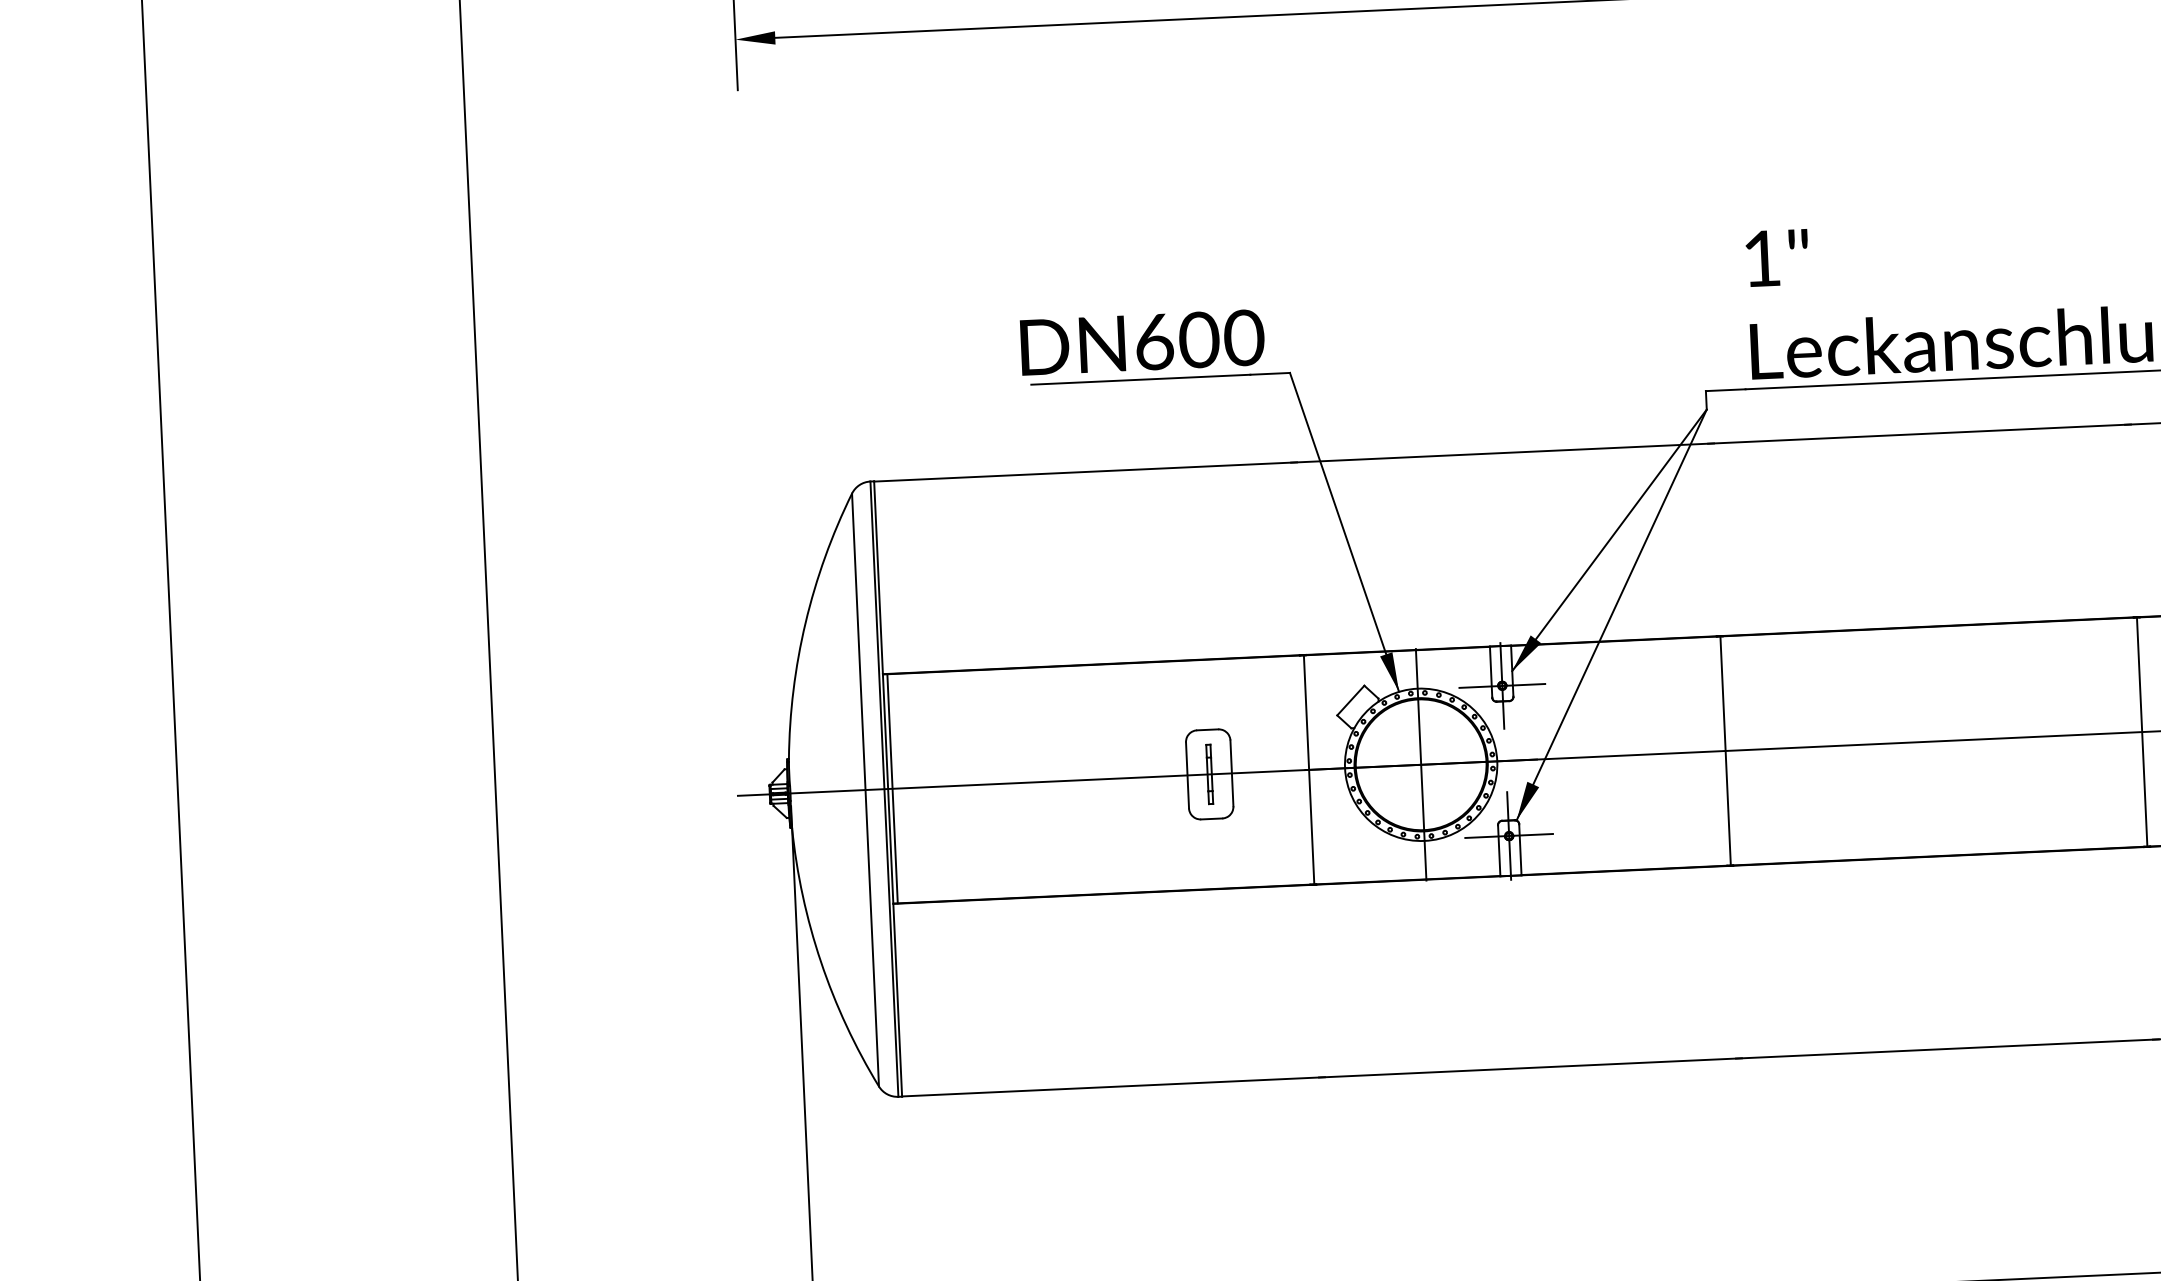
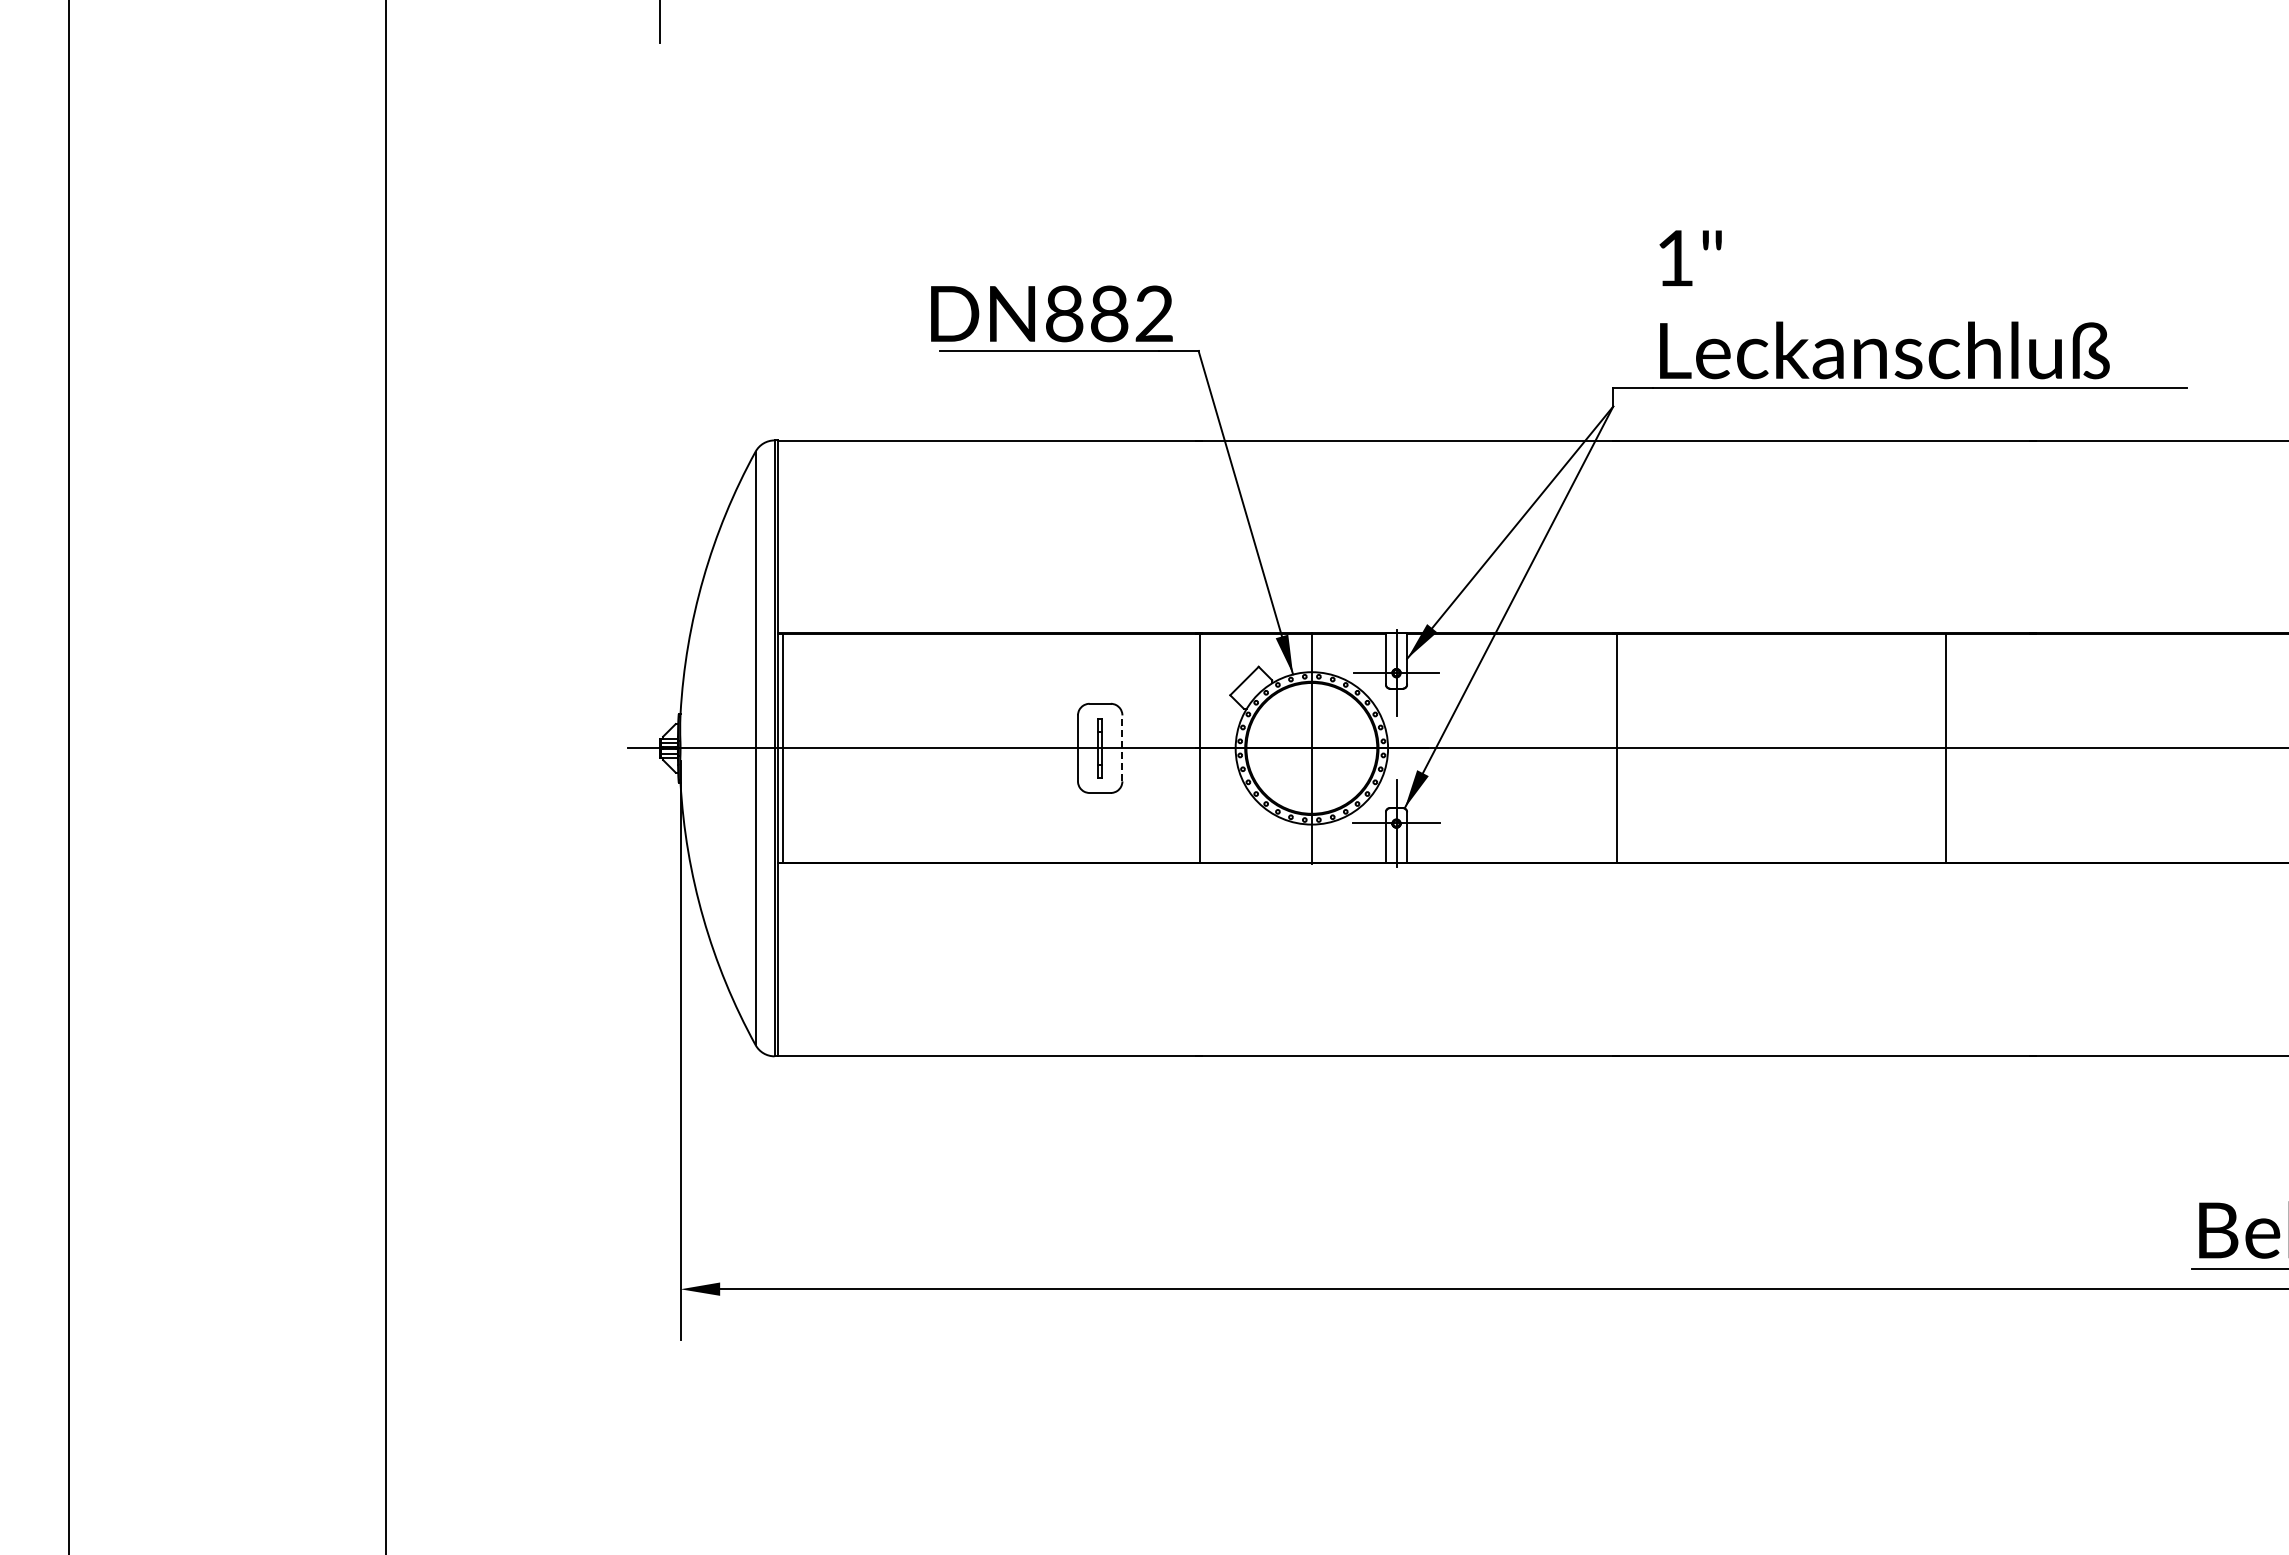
text: (1200, 339) -> (1110, 313), DN600 -> DN882
line: (2142, 732) -> (1945, 748), moved
line: (1231, 773) -> (1122, 748), solid -> dashed

